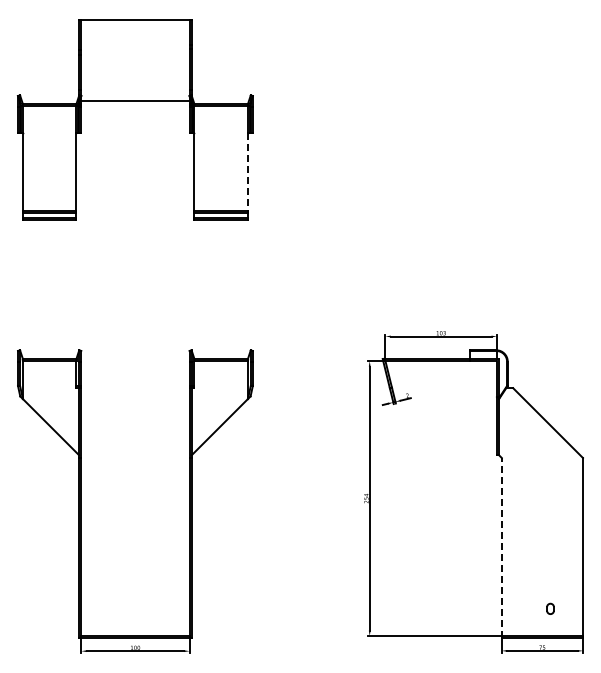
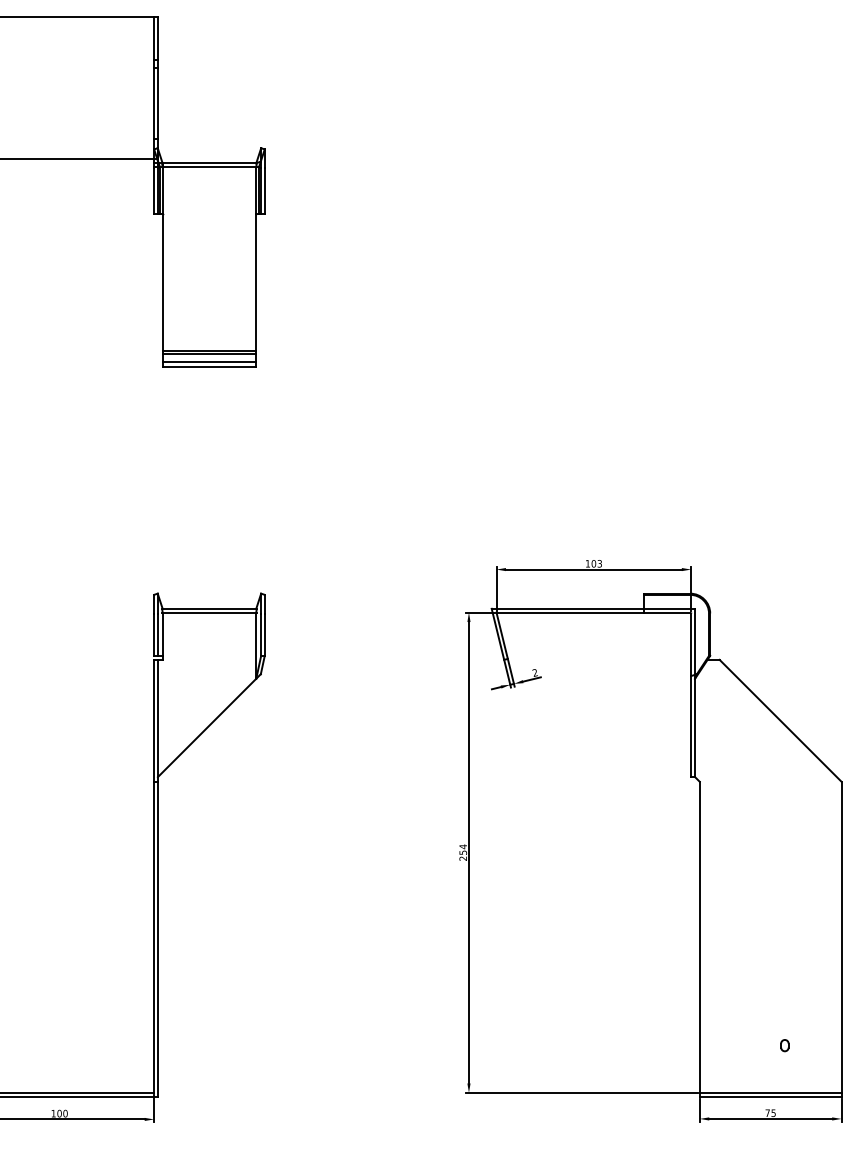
line: (247, 172) -> (255, 282), dashed -> solid
line: (501, 547) -> (699, 938), dashed -> solid
part: (550, 608) -> (784, 1044), size x0.62

